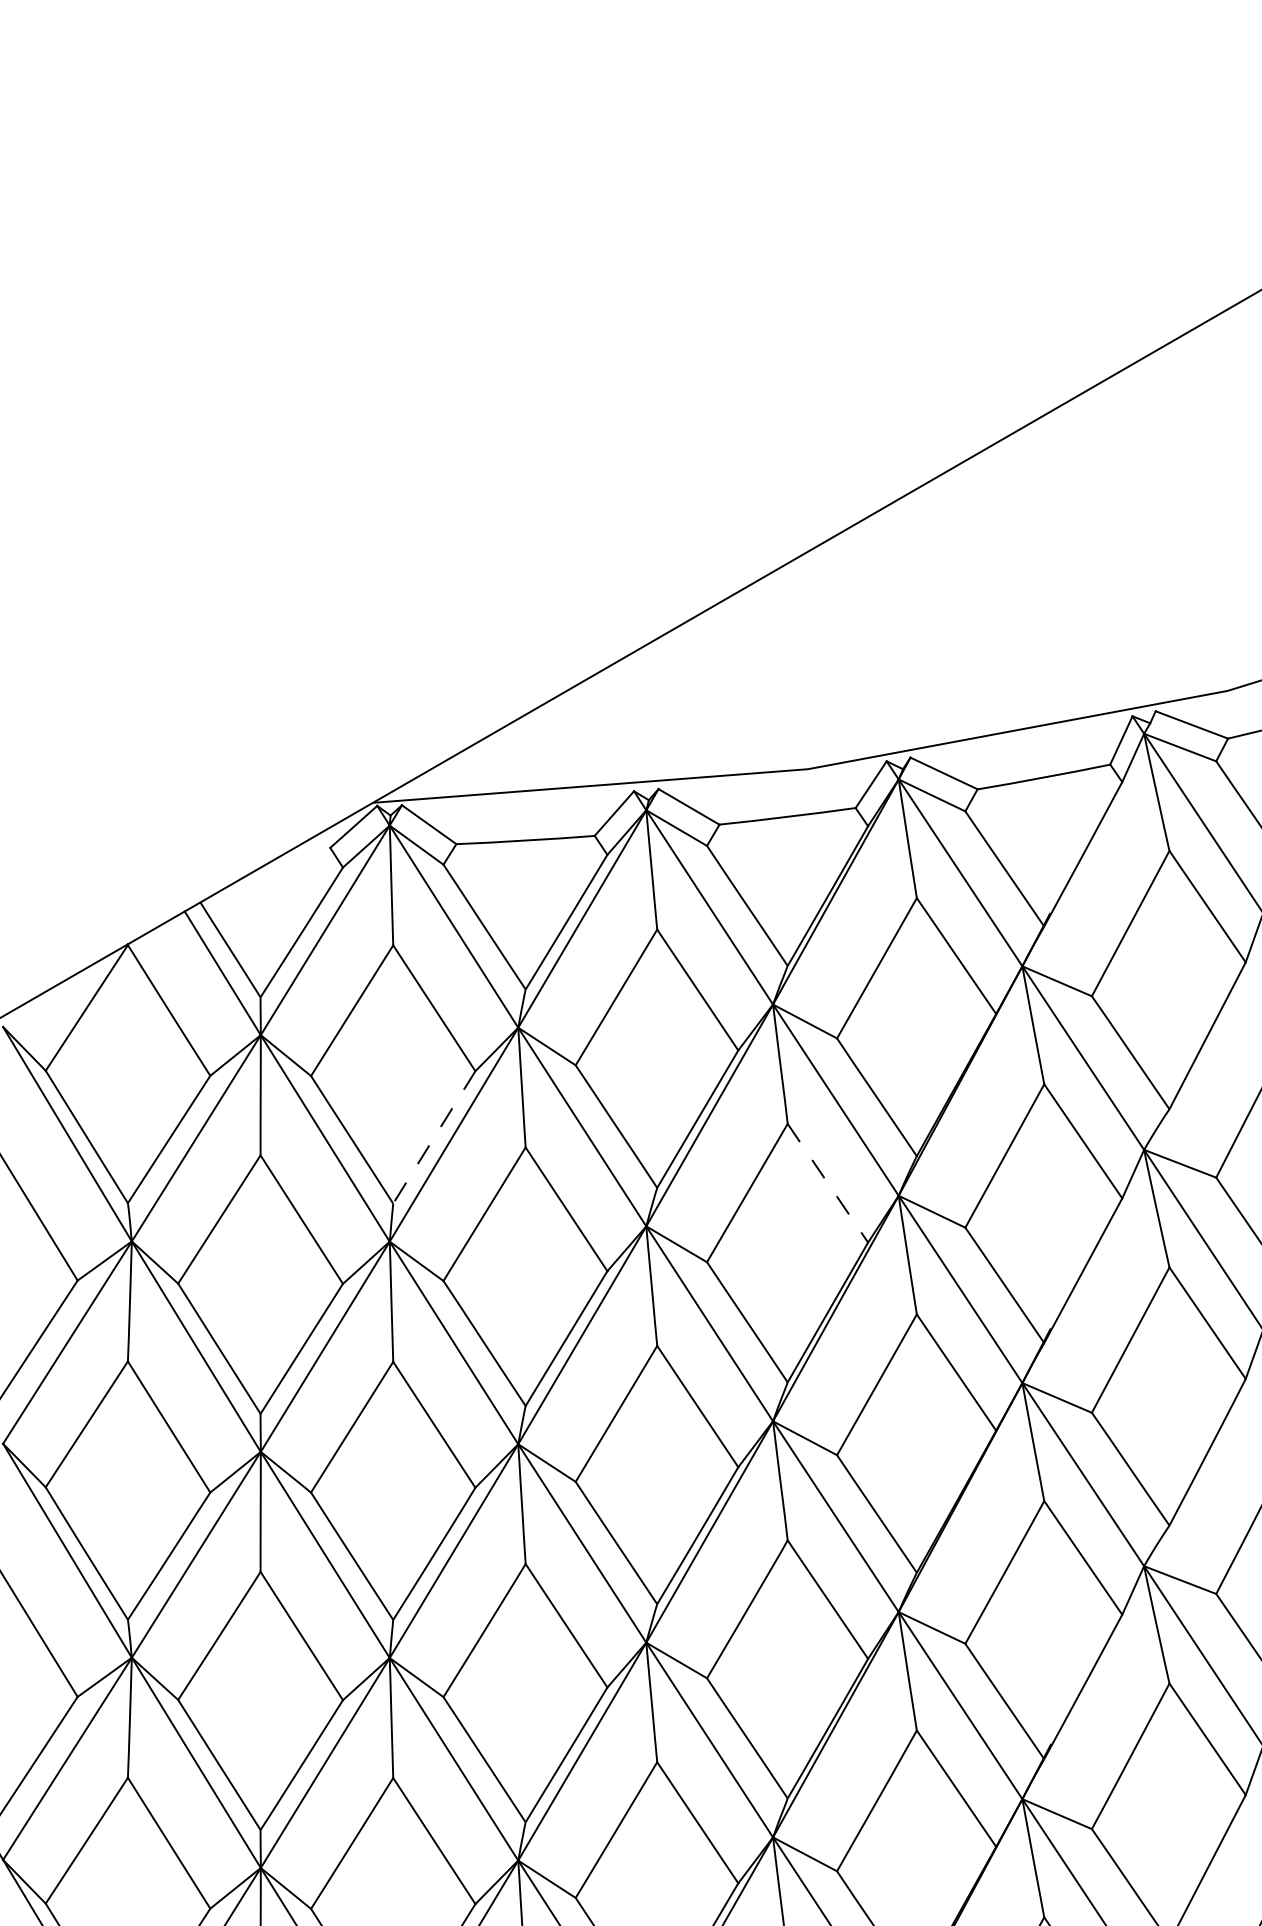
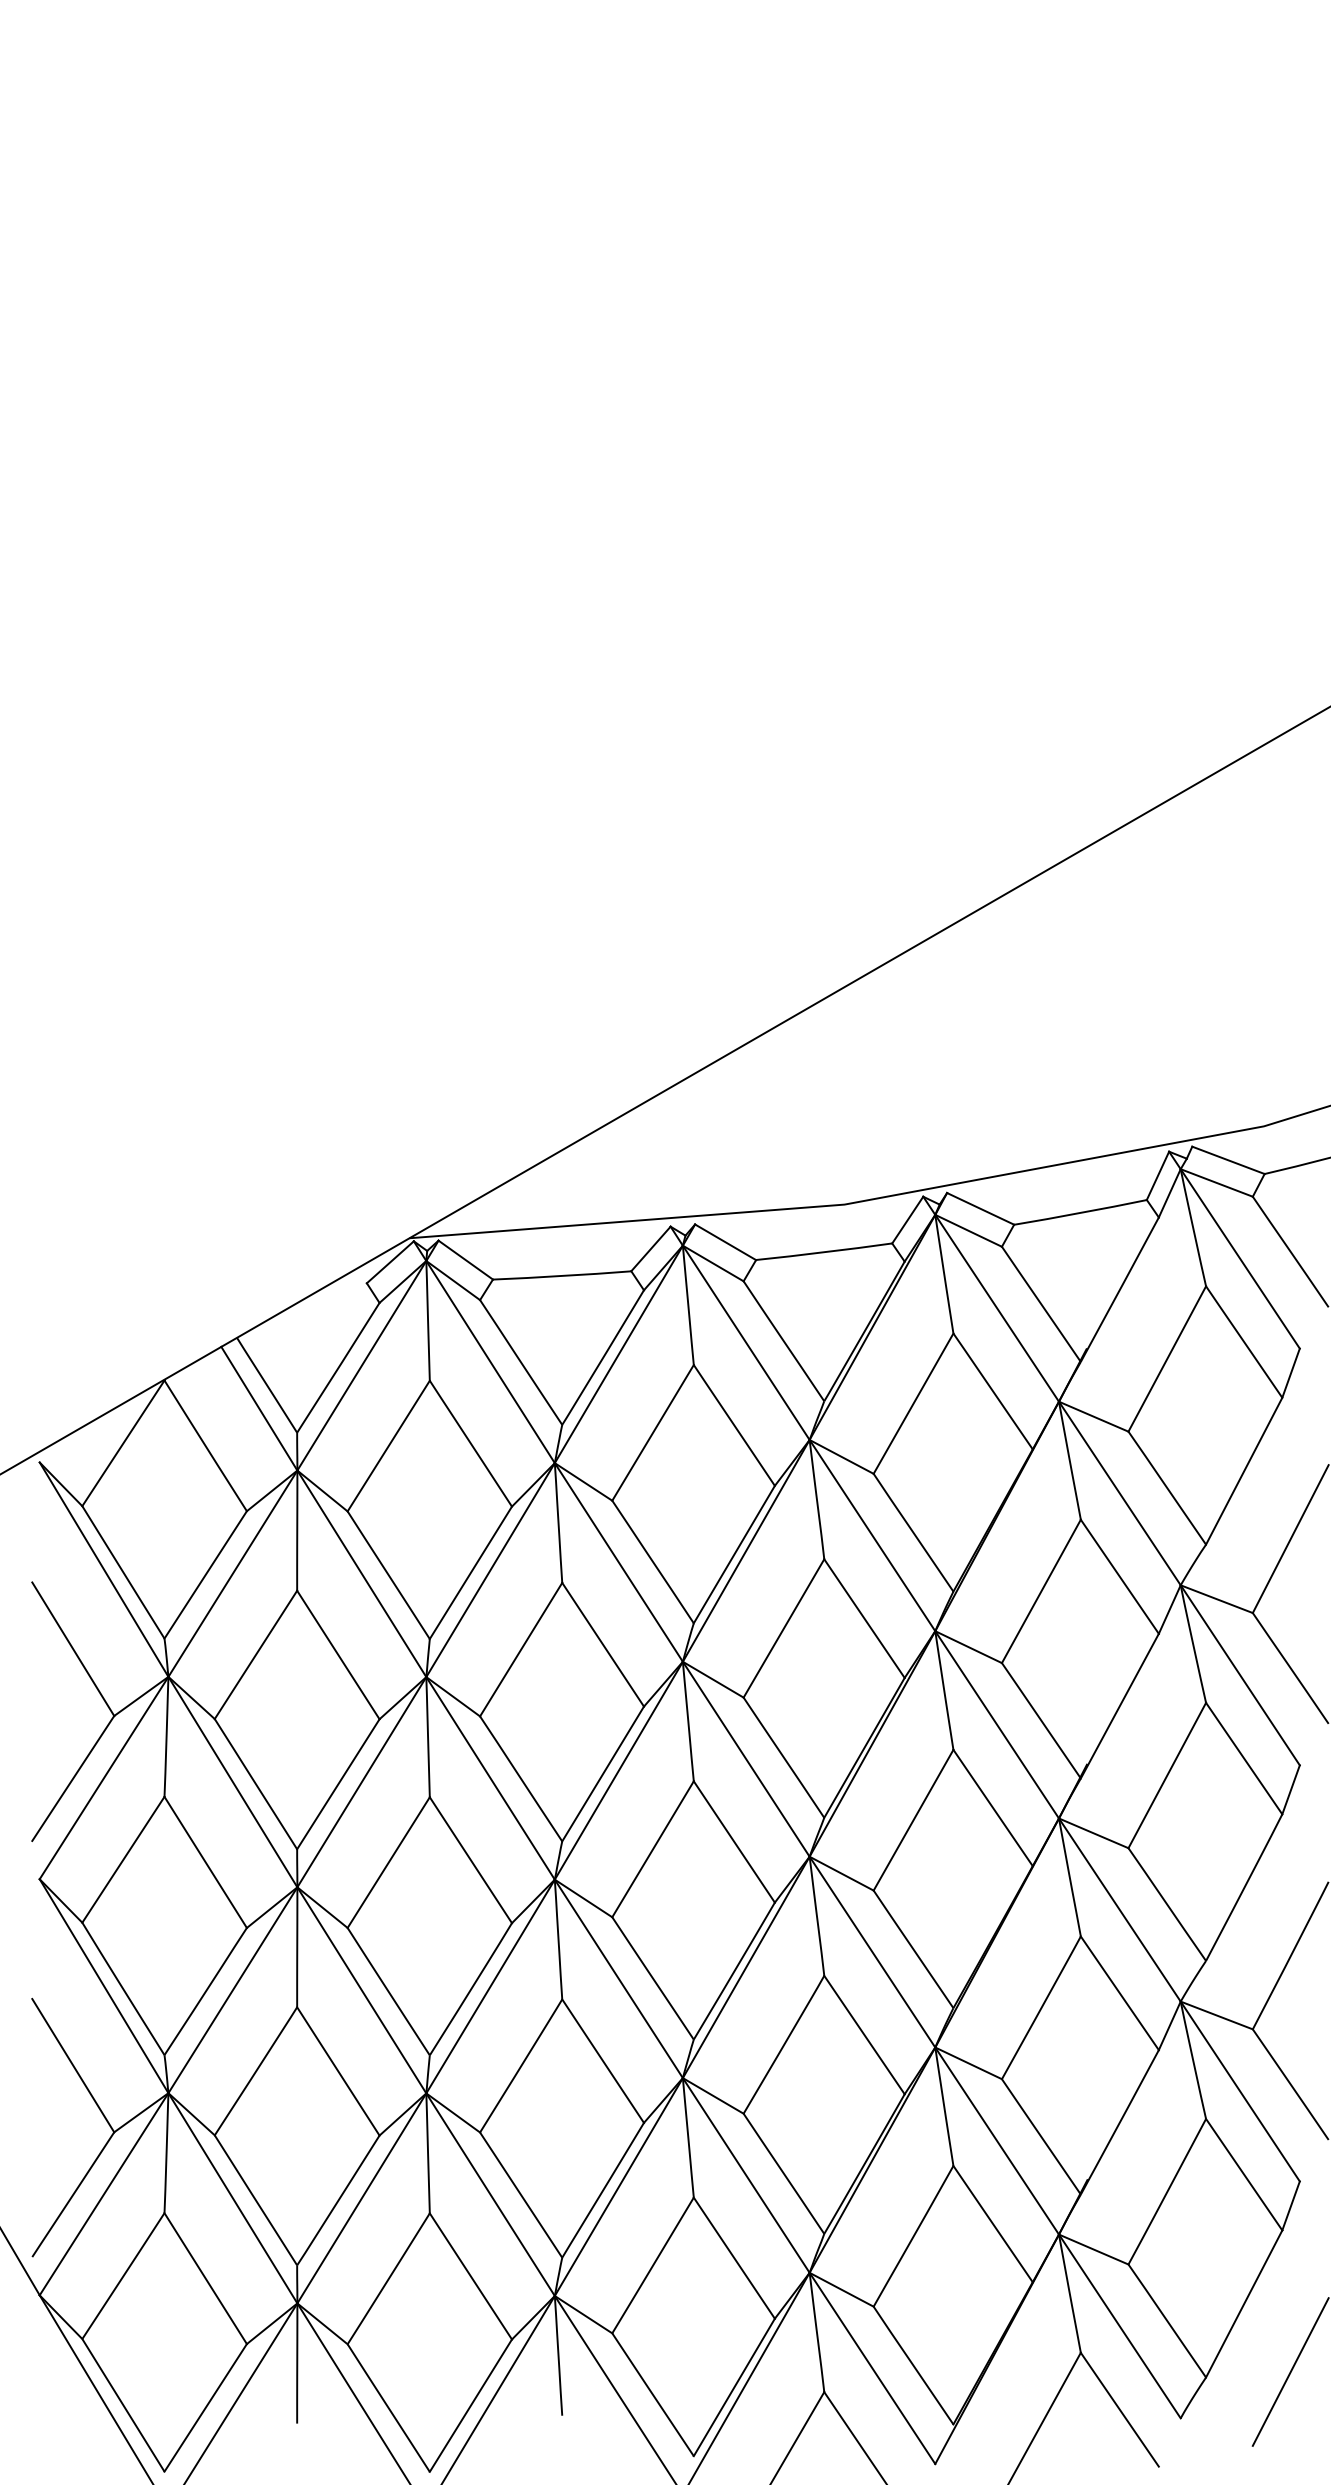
line: (433, 1137) -> (470, 1572), dashed -> solid
line: (827, 1183) -> (864, 1618), dashed -> solid

